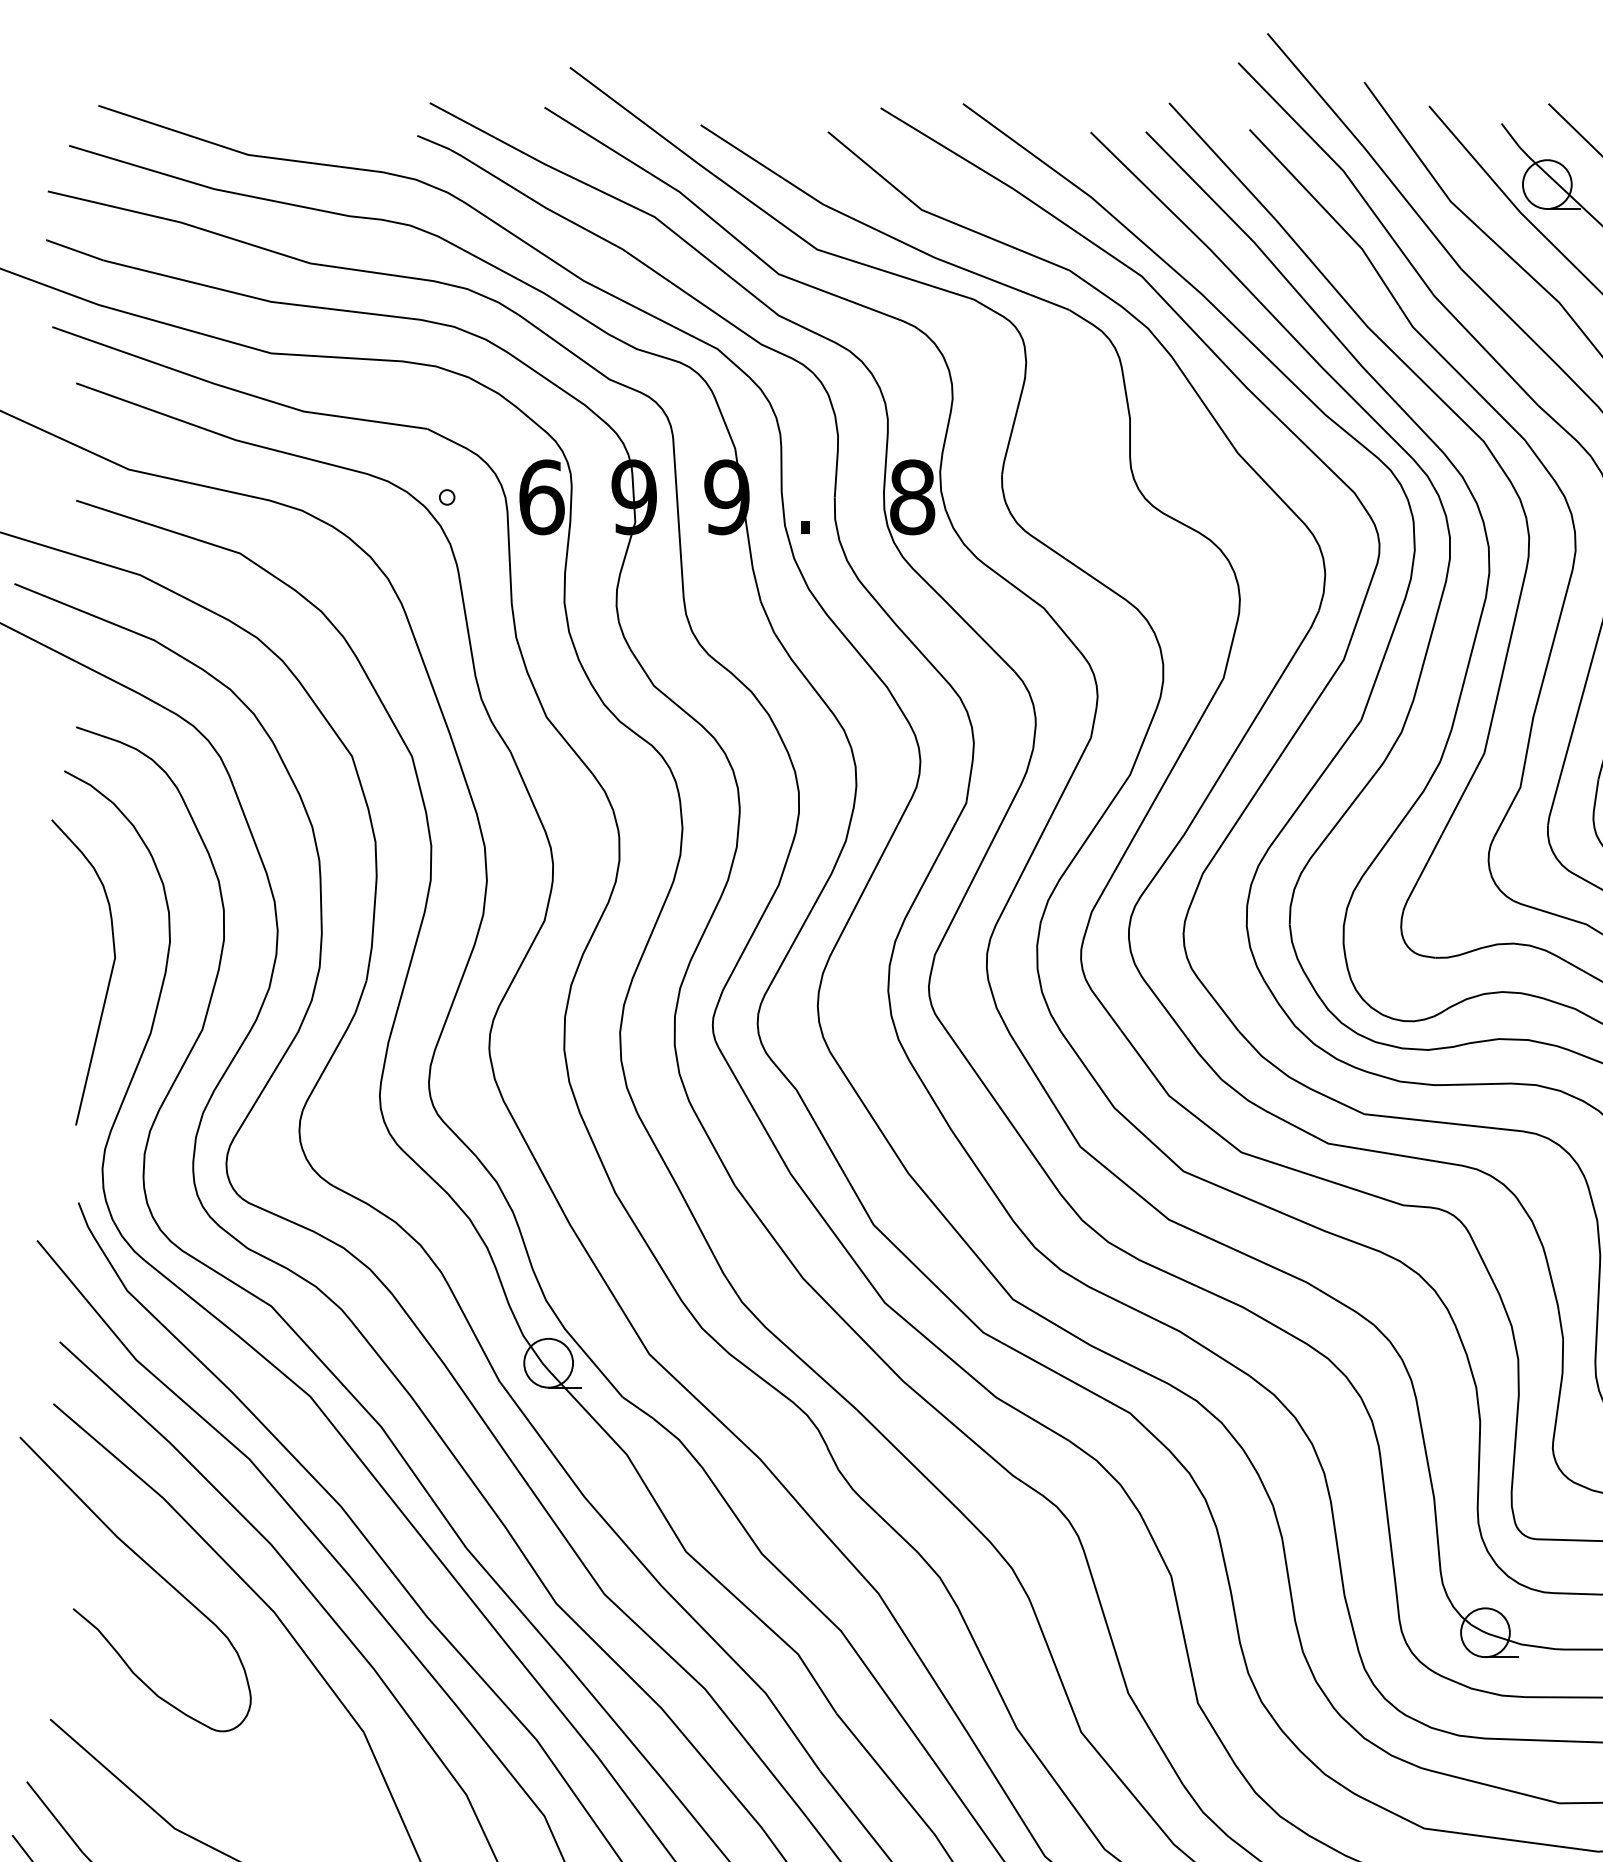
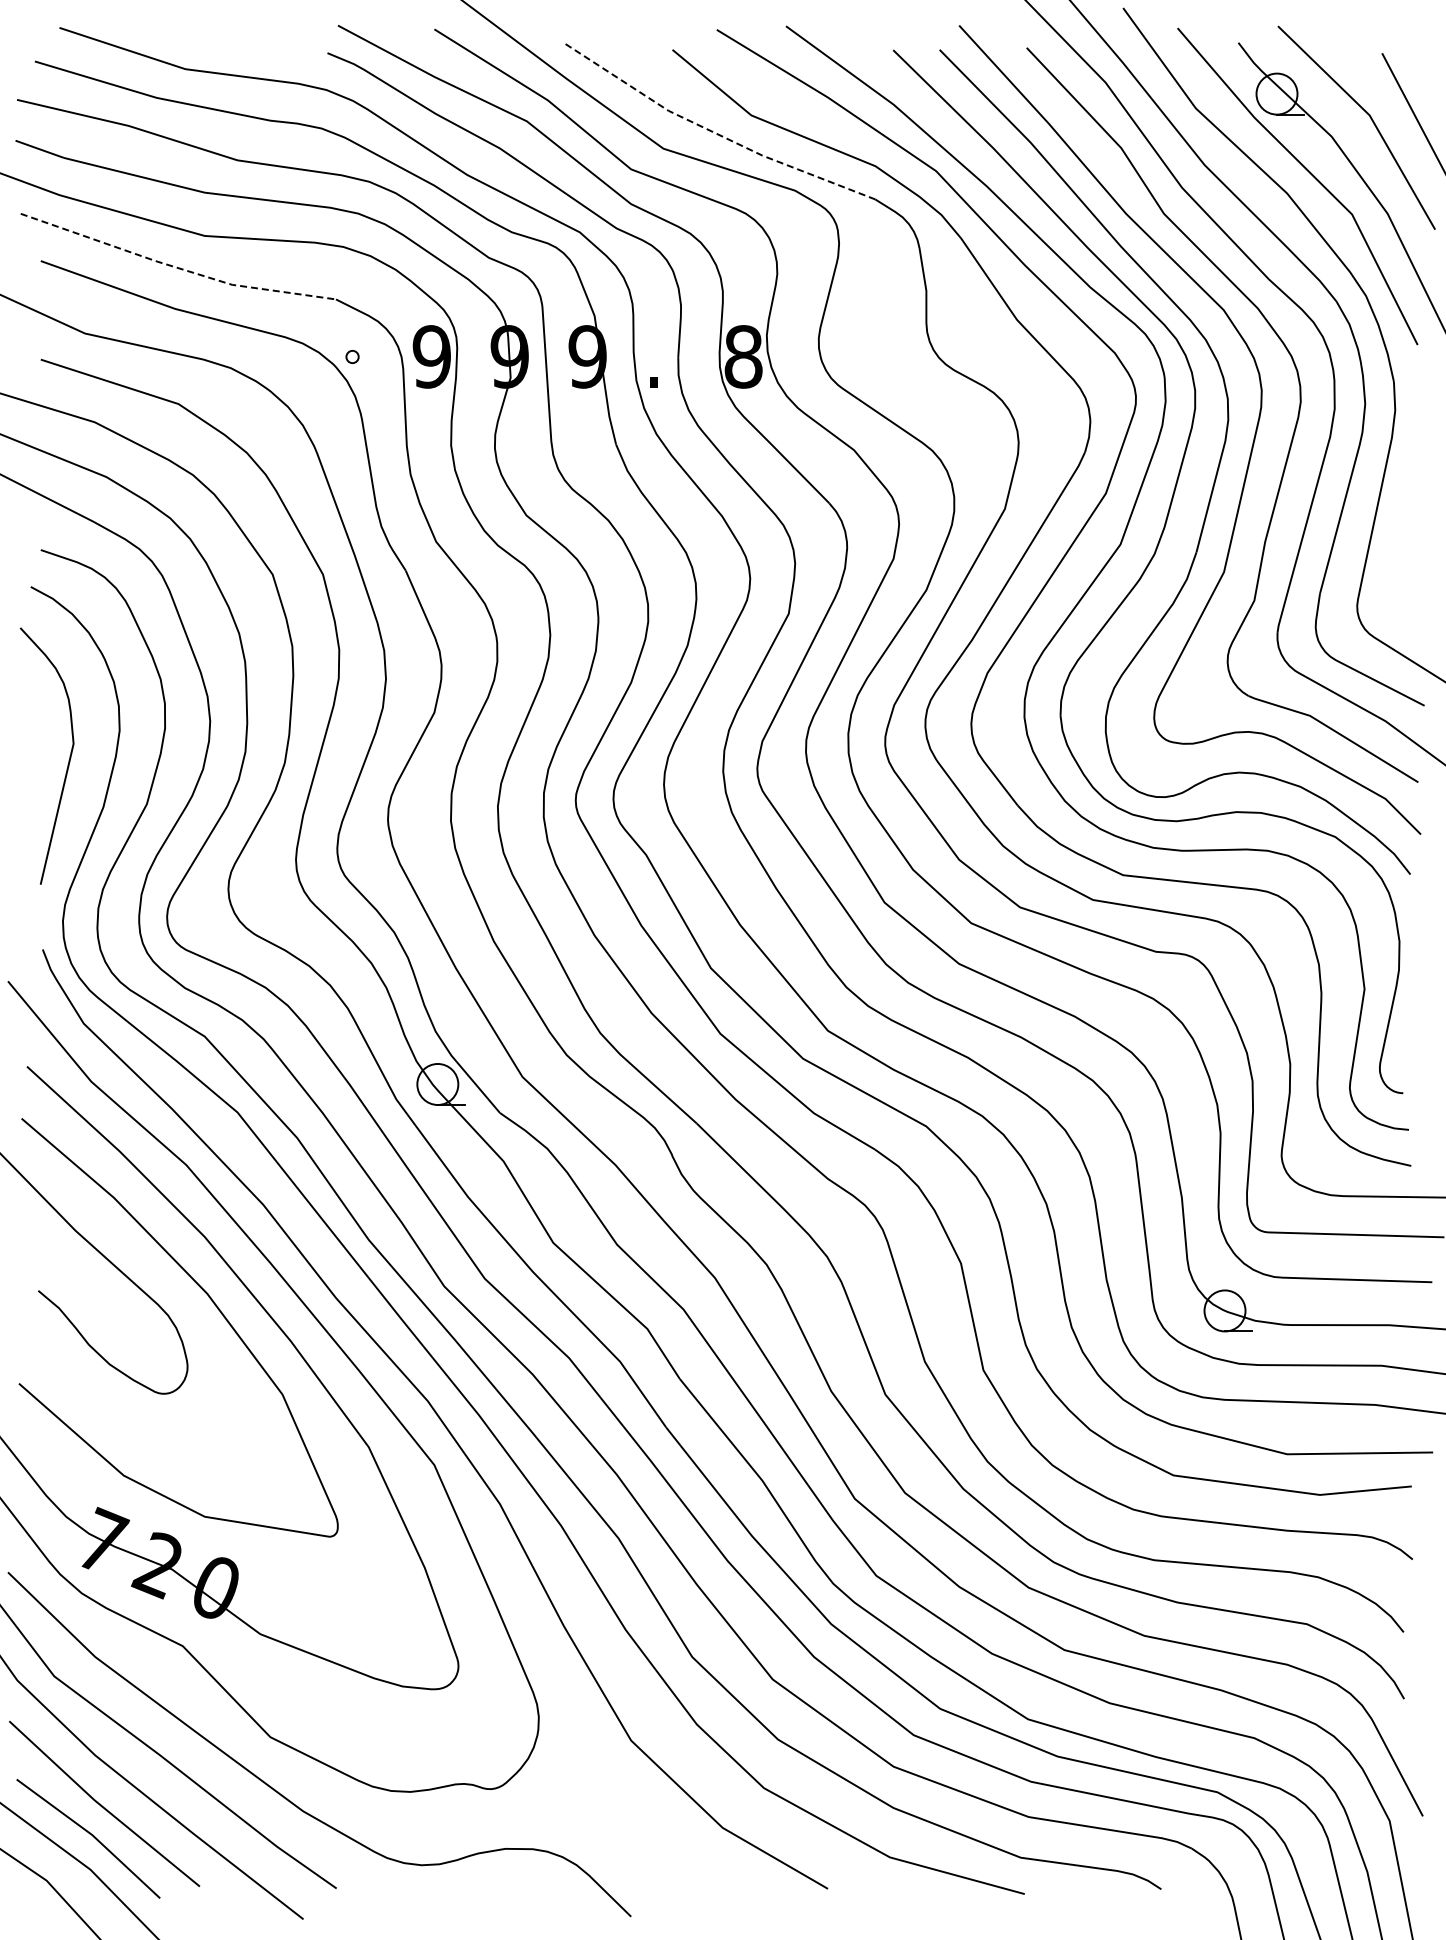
line: (879, 231) -> (715, 133), solid -> dashed
line: (237, 390) -> (176, 267), solid -> dashed
text: (541, 496) -> (431, 356), 6 -> 9

